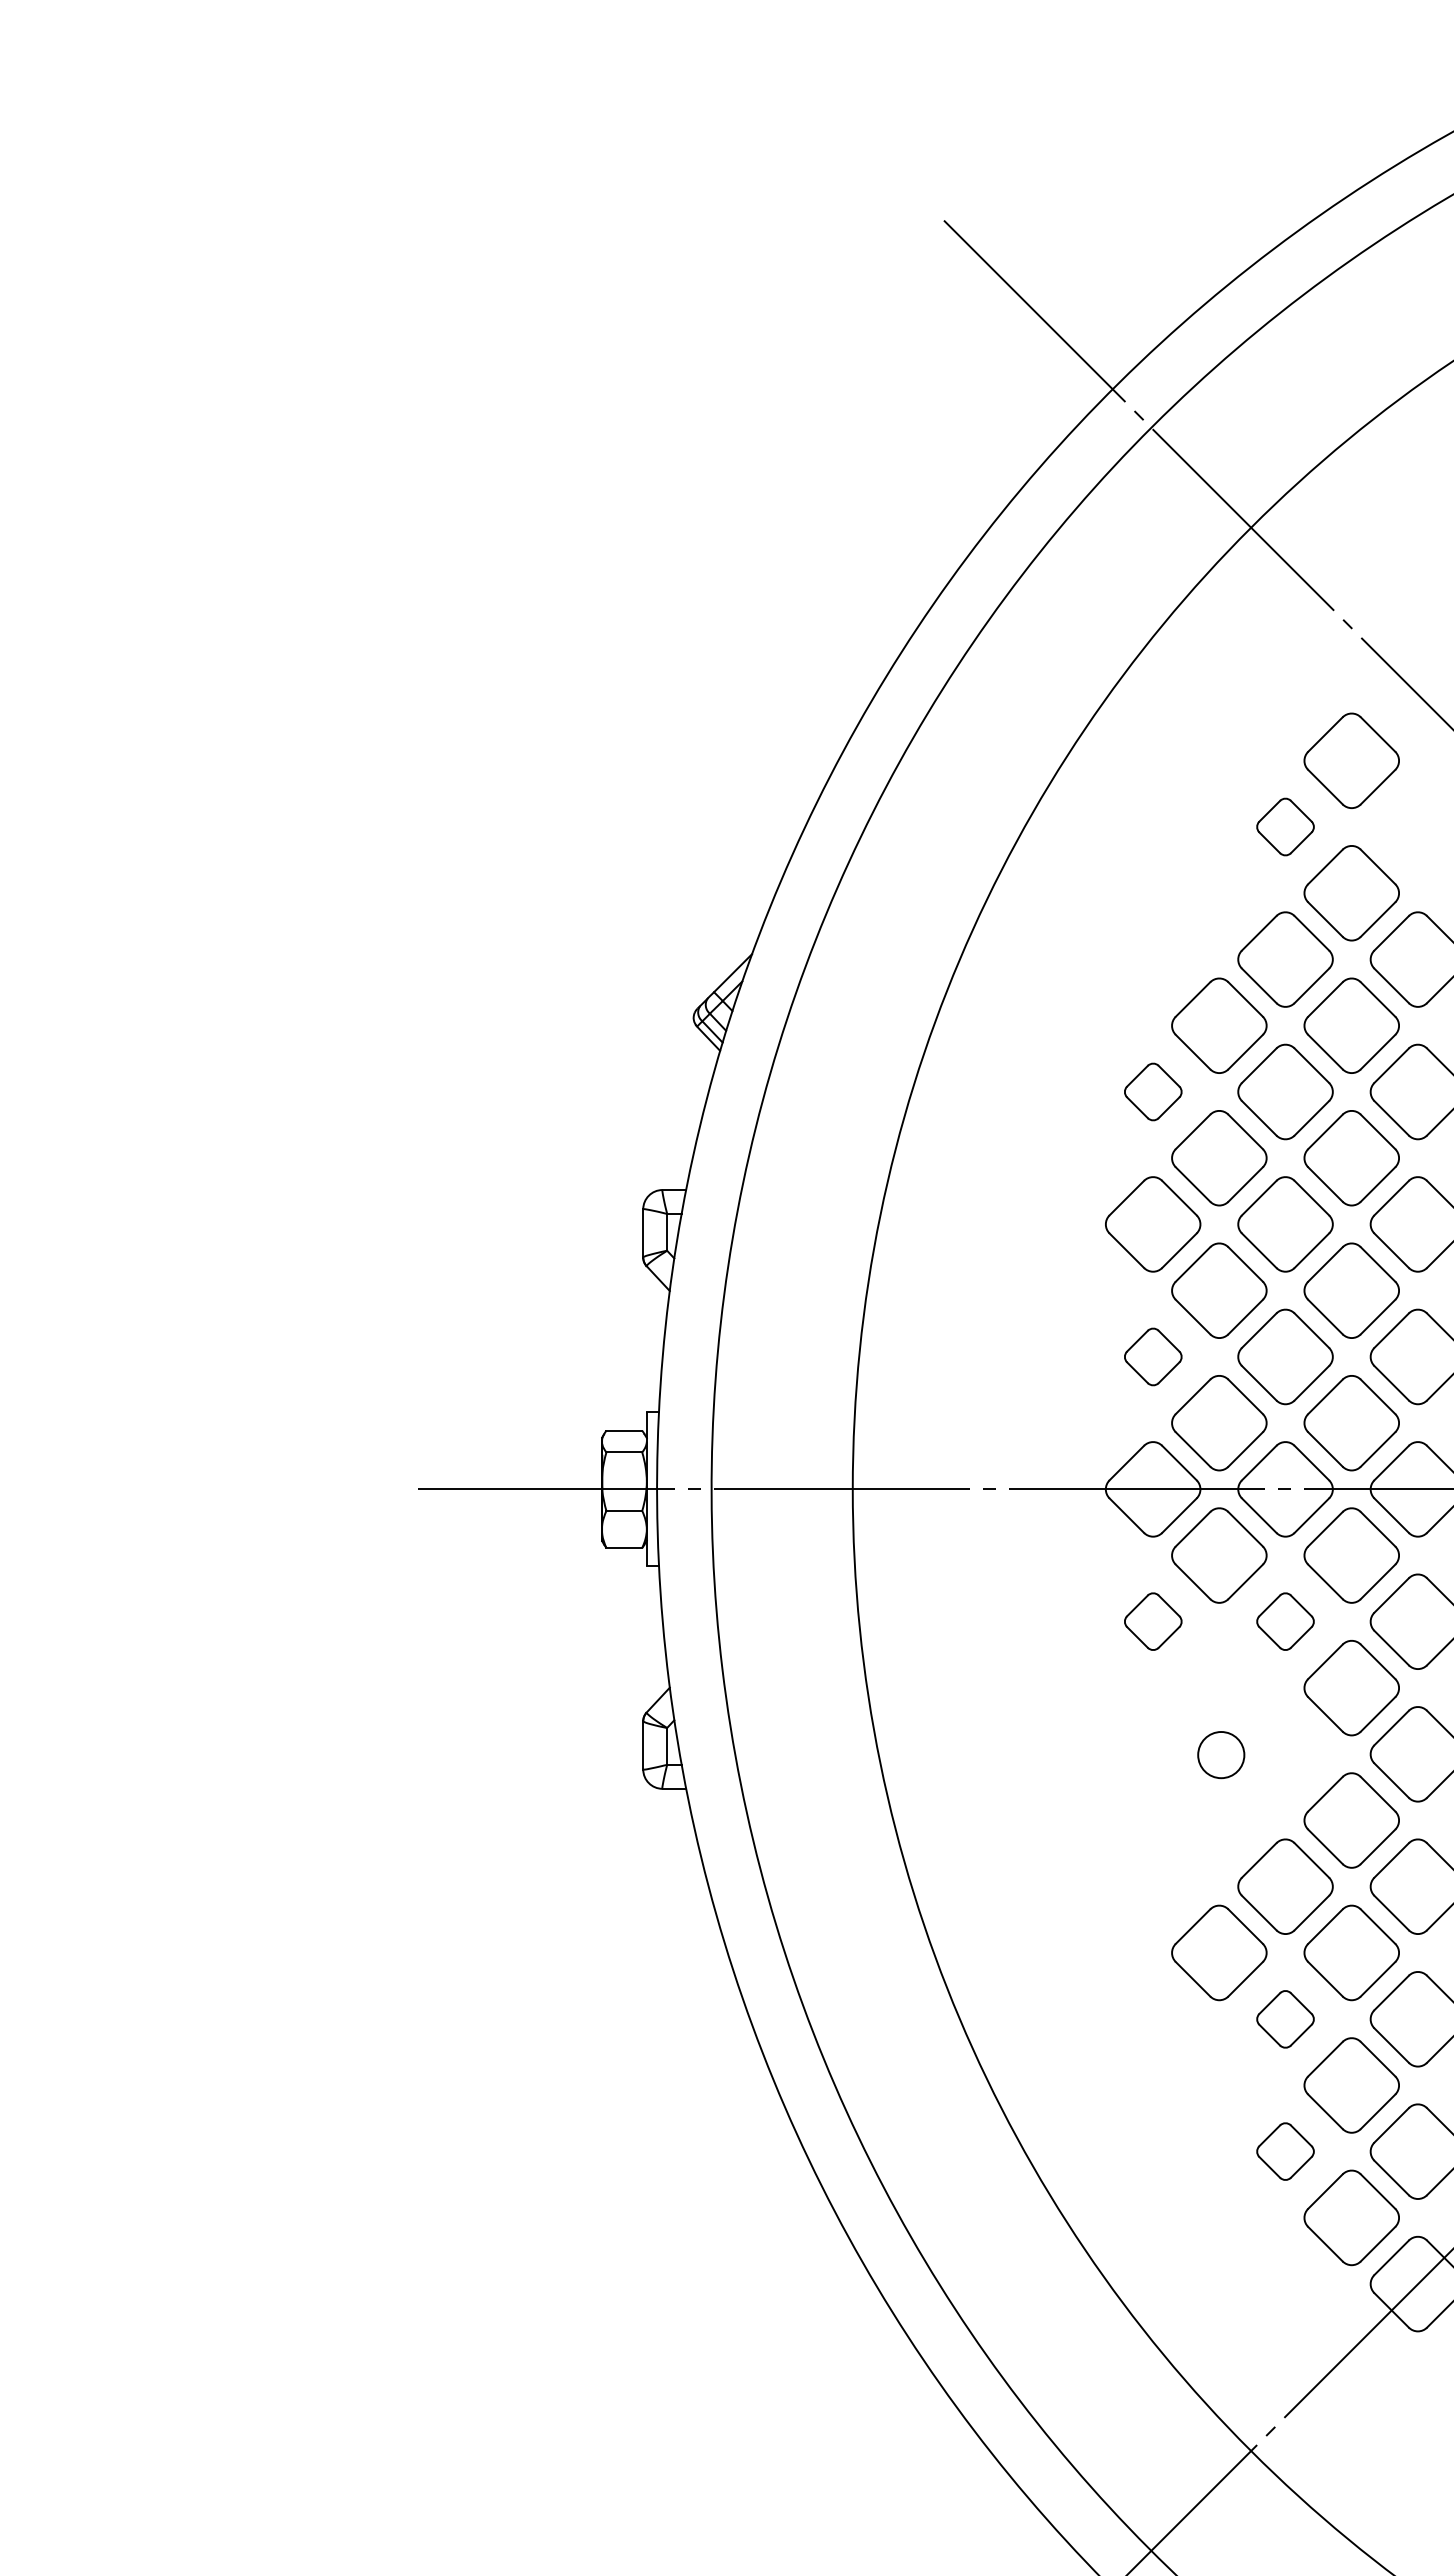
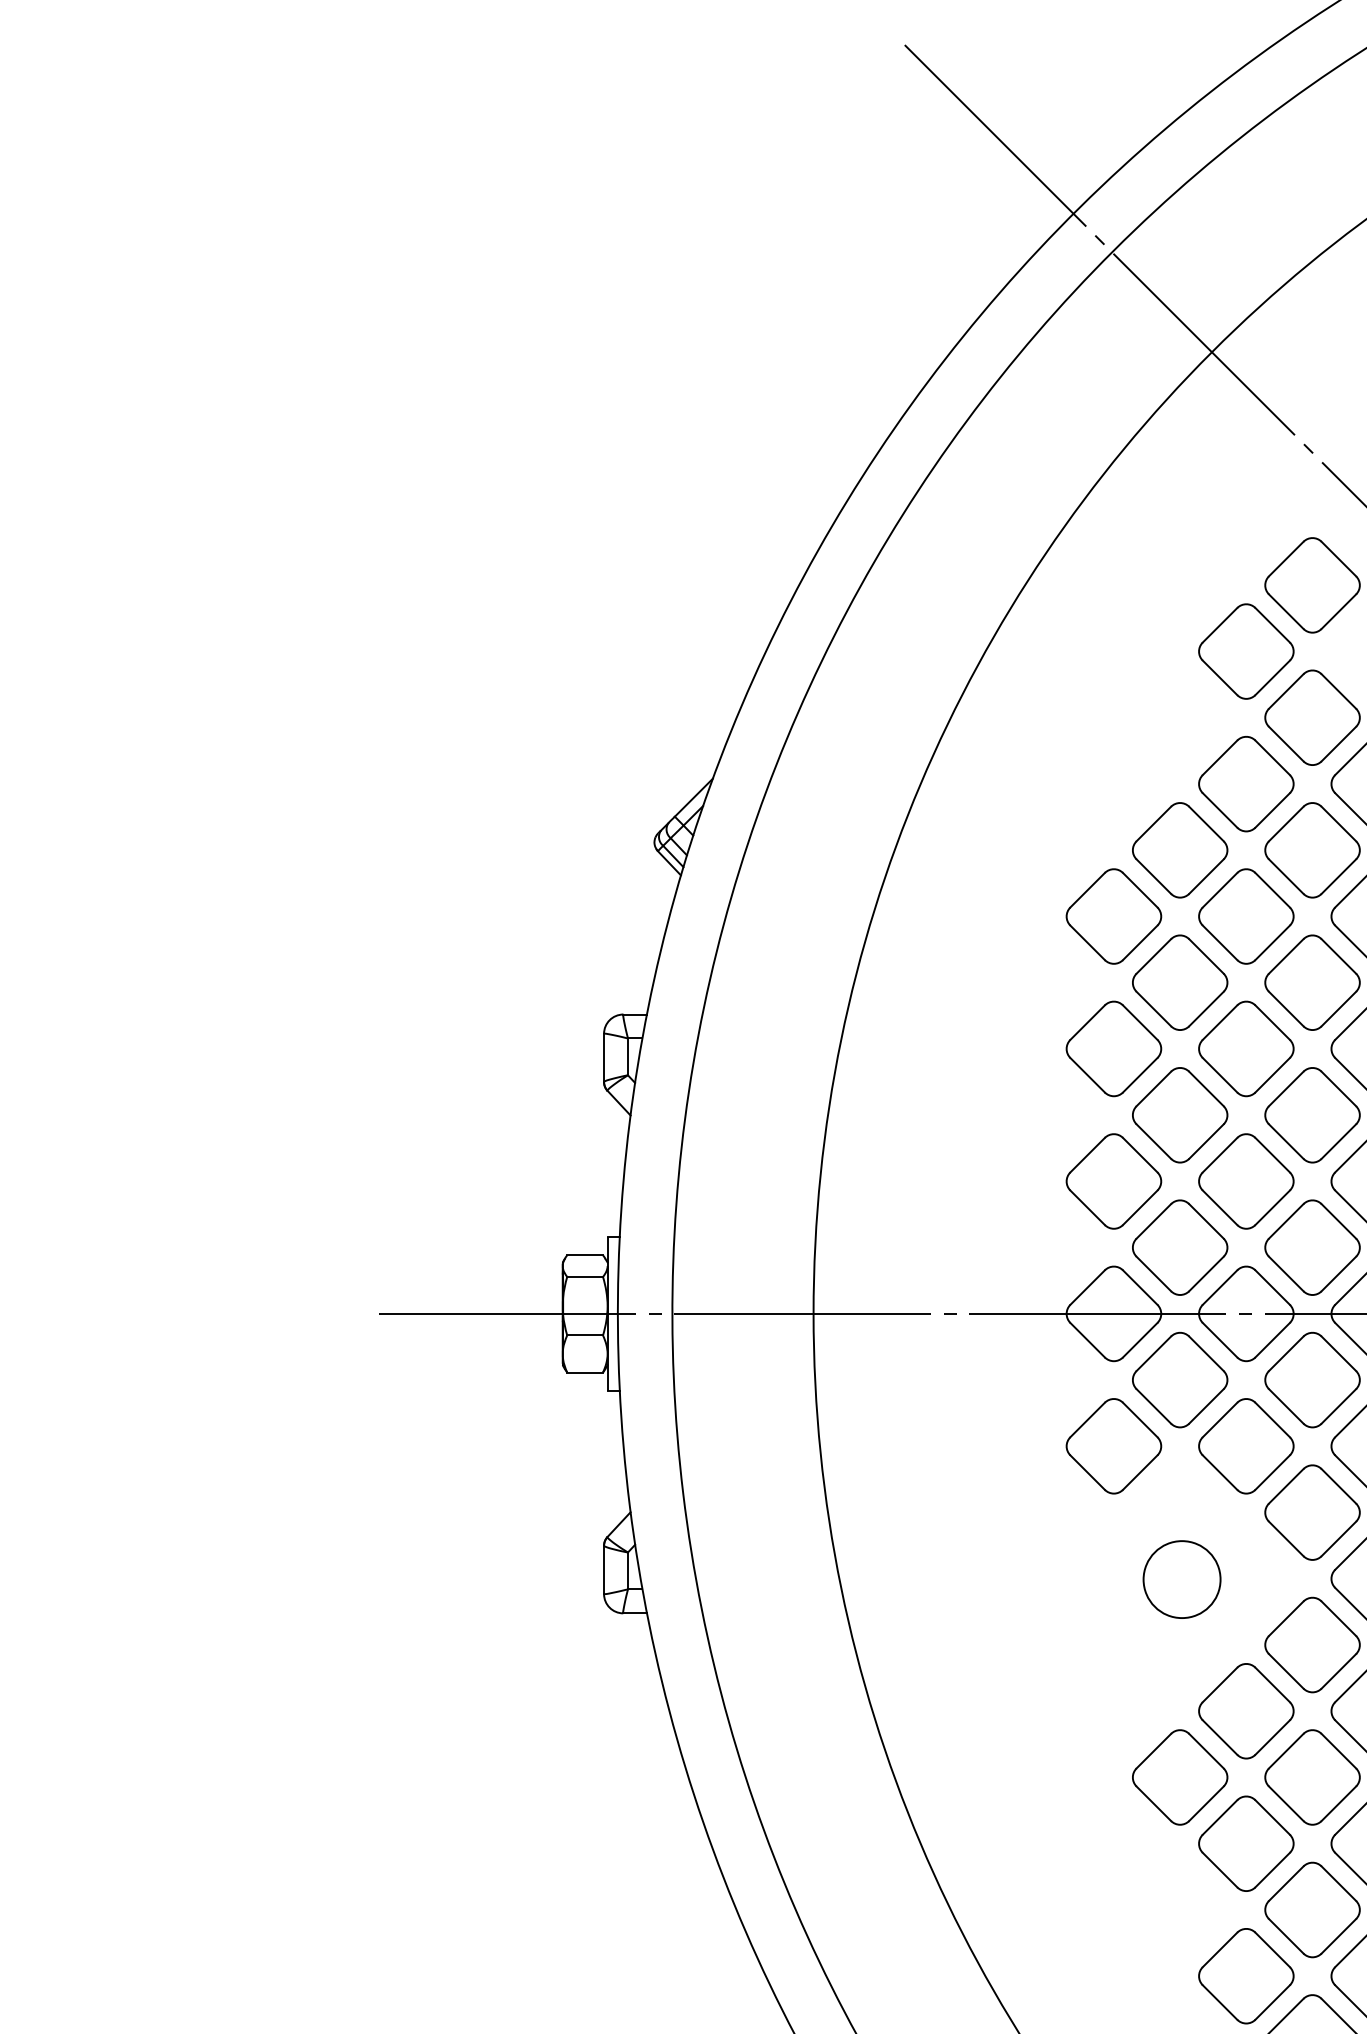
part: (1285, 826) -> (1246, 651), size x1.67
part: (1153, 1091) -> (1114, 916), size x1.67
part: (1153, 1356) -> (1114, 1181), size x1.67
part: (1153, 1621) -> (1114, 1446), size x1.67
part: (1285, 1621) -> (1246, 1446), size x1.67
circle: (1220, 1754) -> (1181, 1579), size x1.67
part: (1285, 2019) -> (1246, 1844), size x1.67
part: (1285, 2151) -> (1246, 1976), size x1.67

